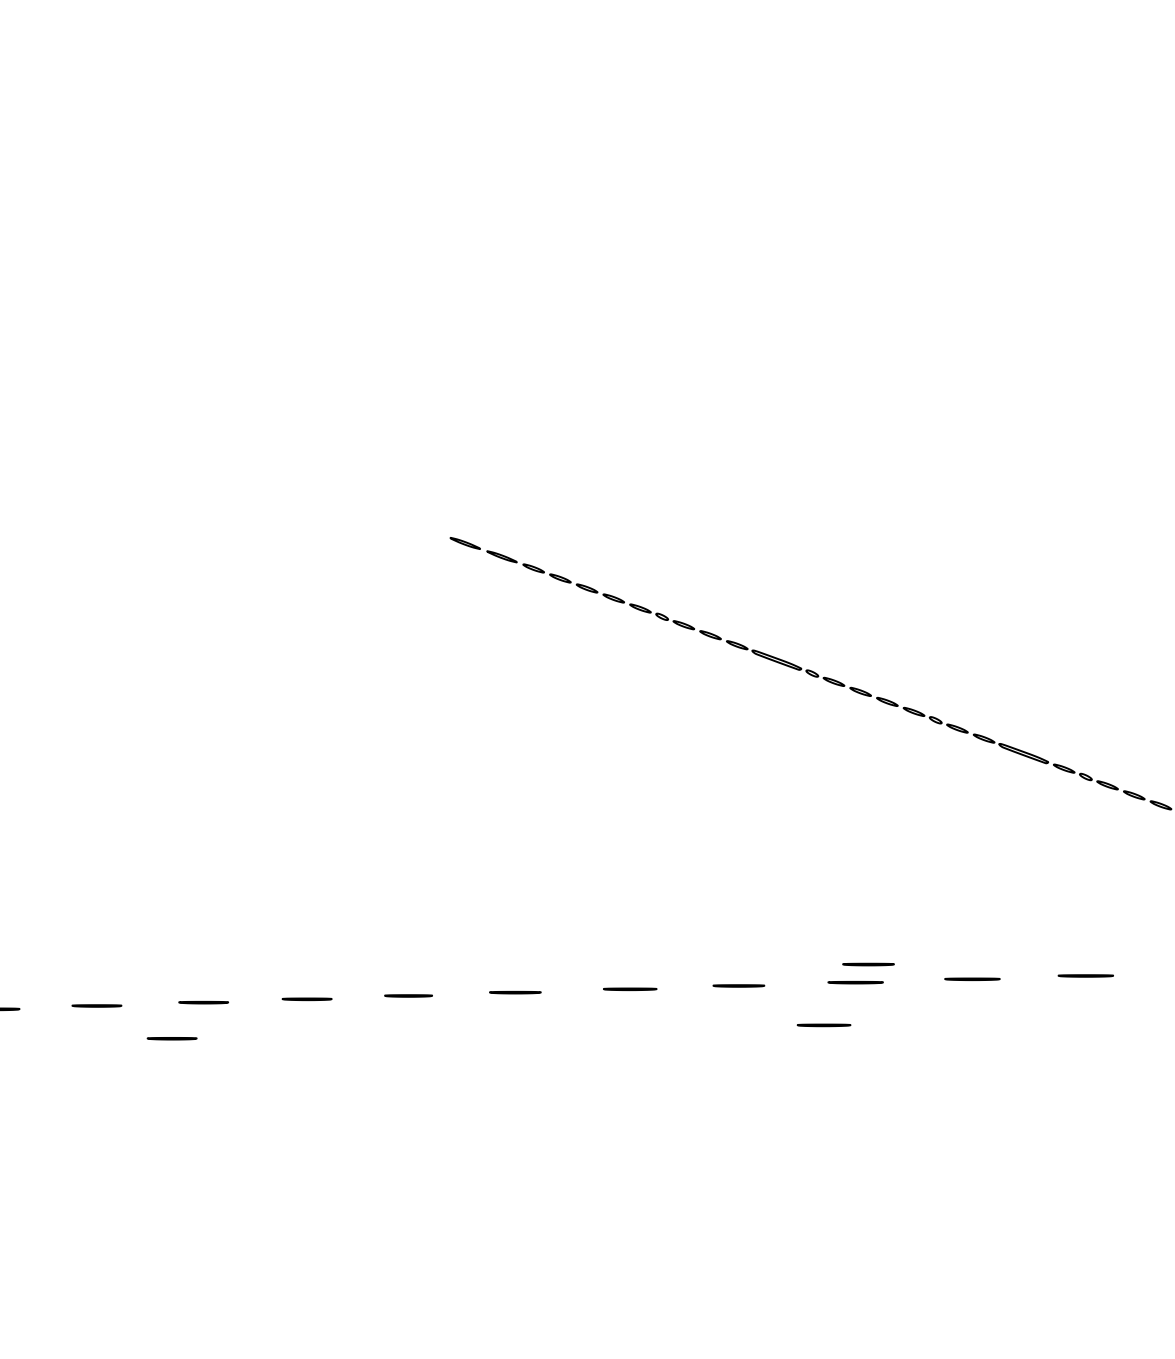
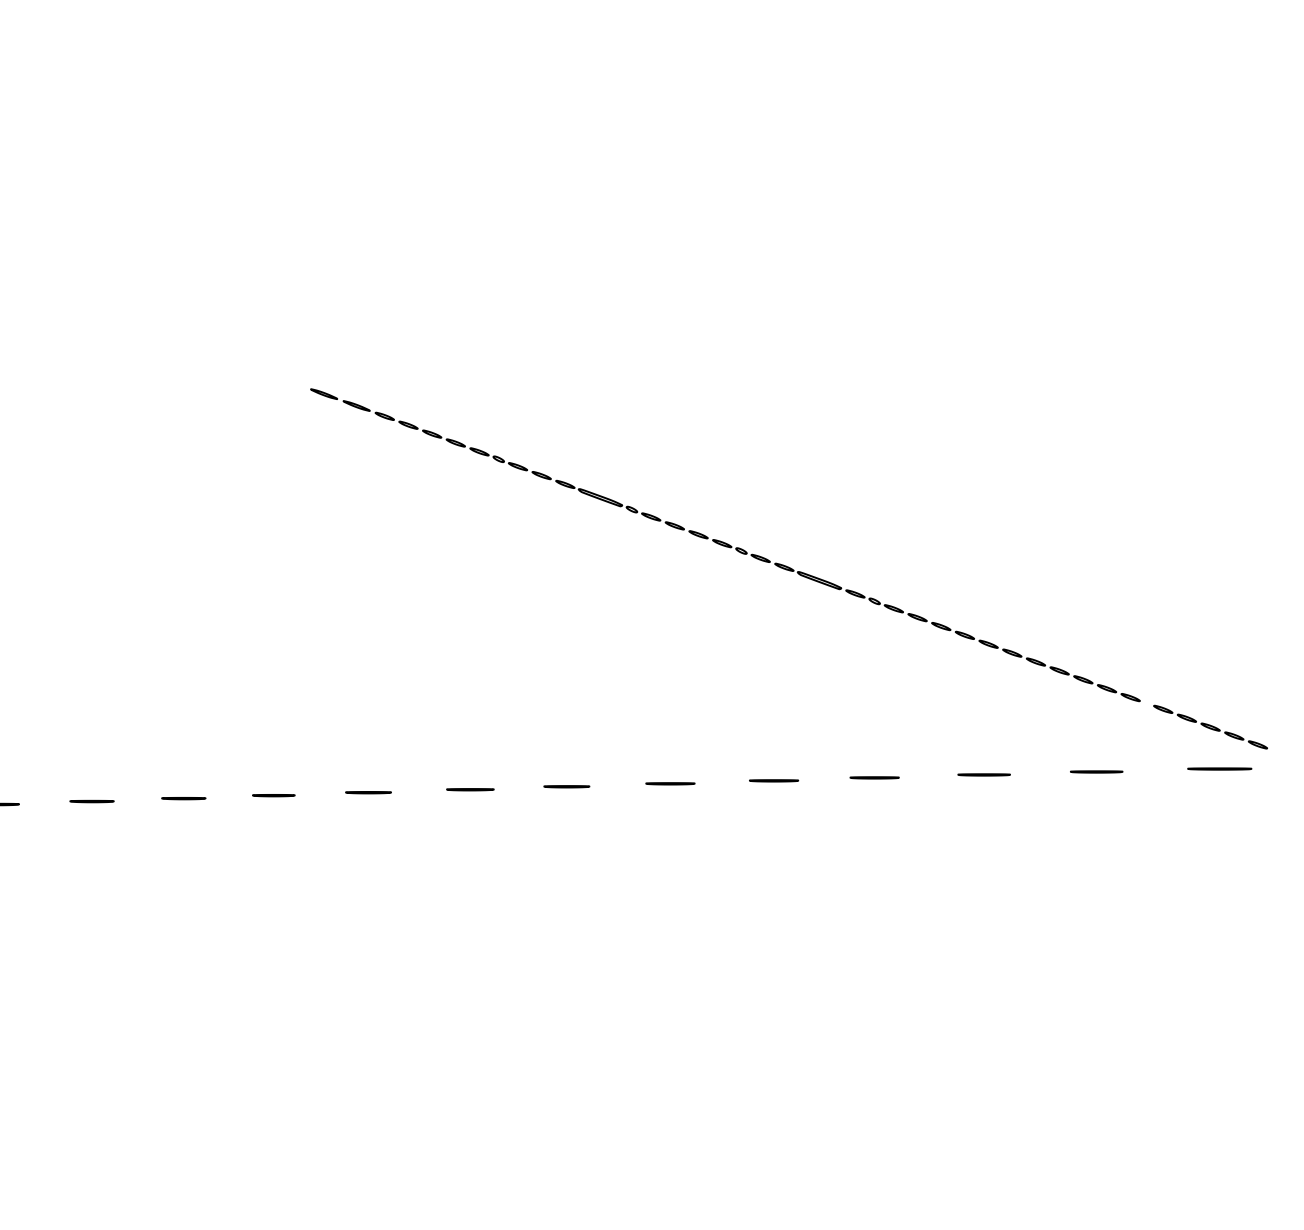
line: (868, 964) -> (681, 767), removed
line: (824, 1025) -> (642, 821), removed
line: (171, 1038) -> (63, 833), removed

